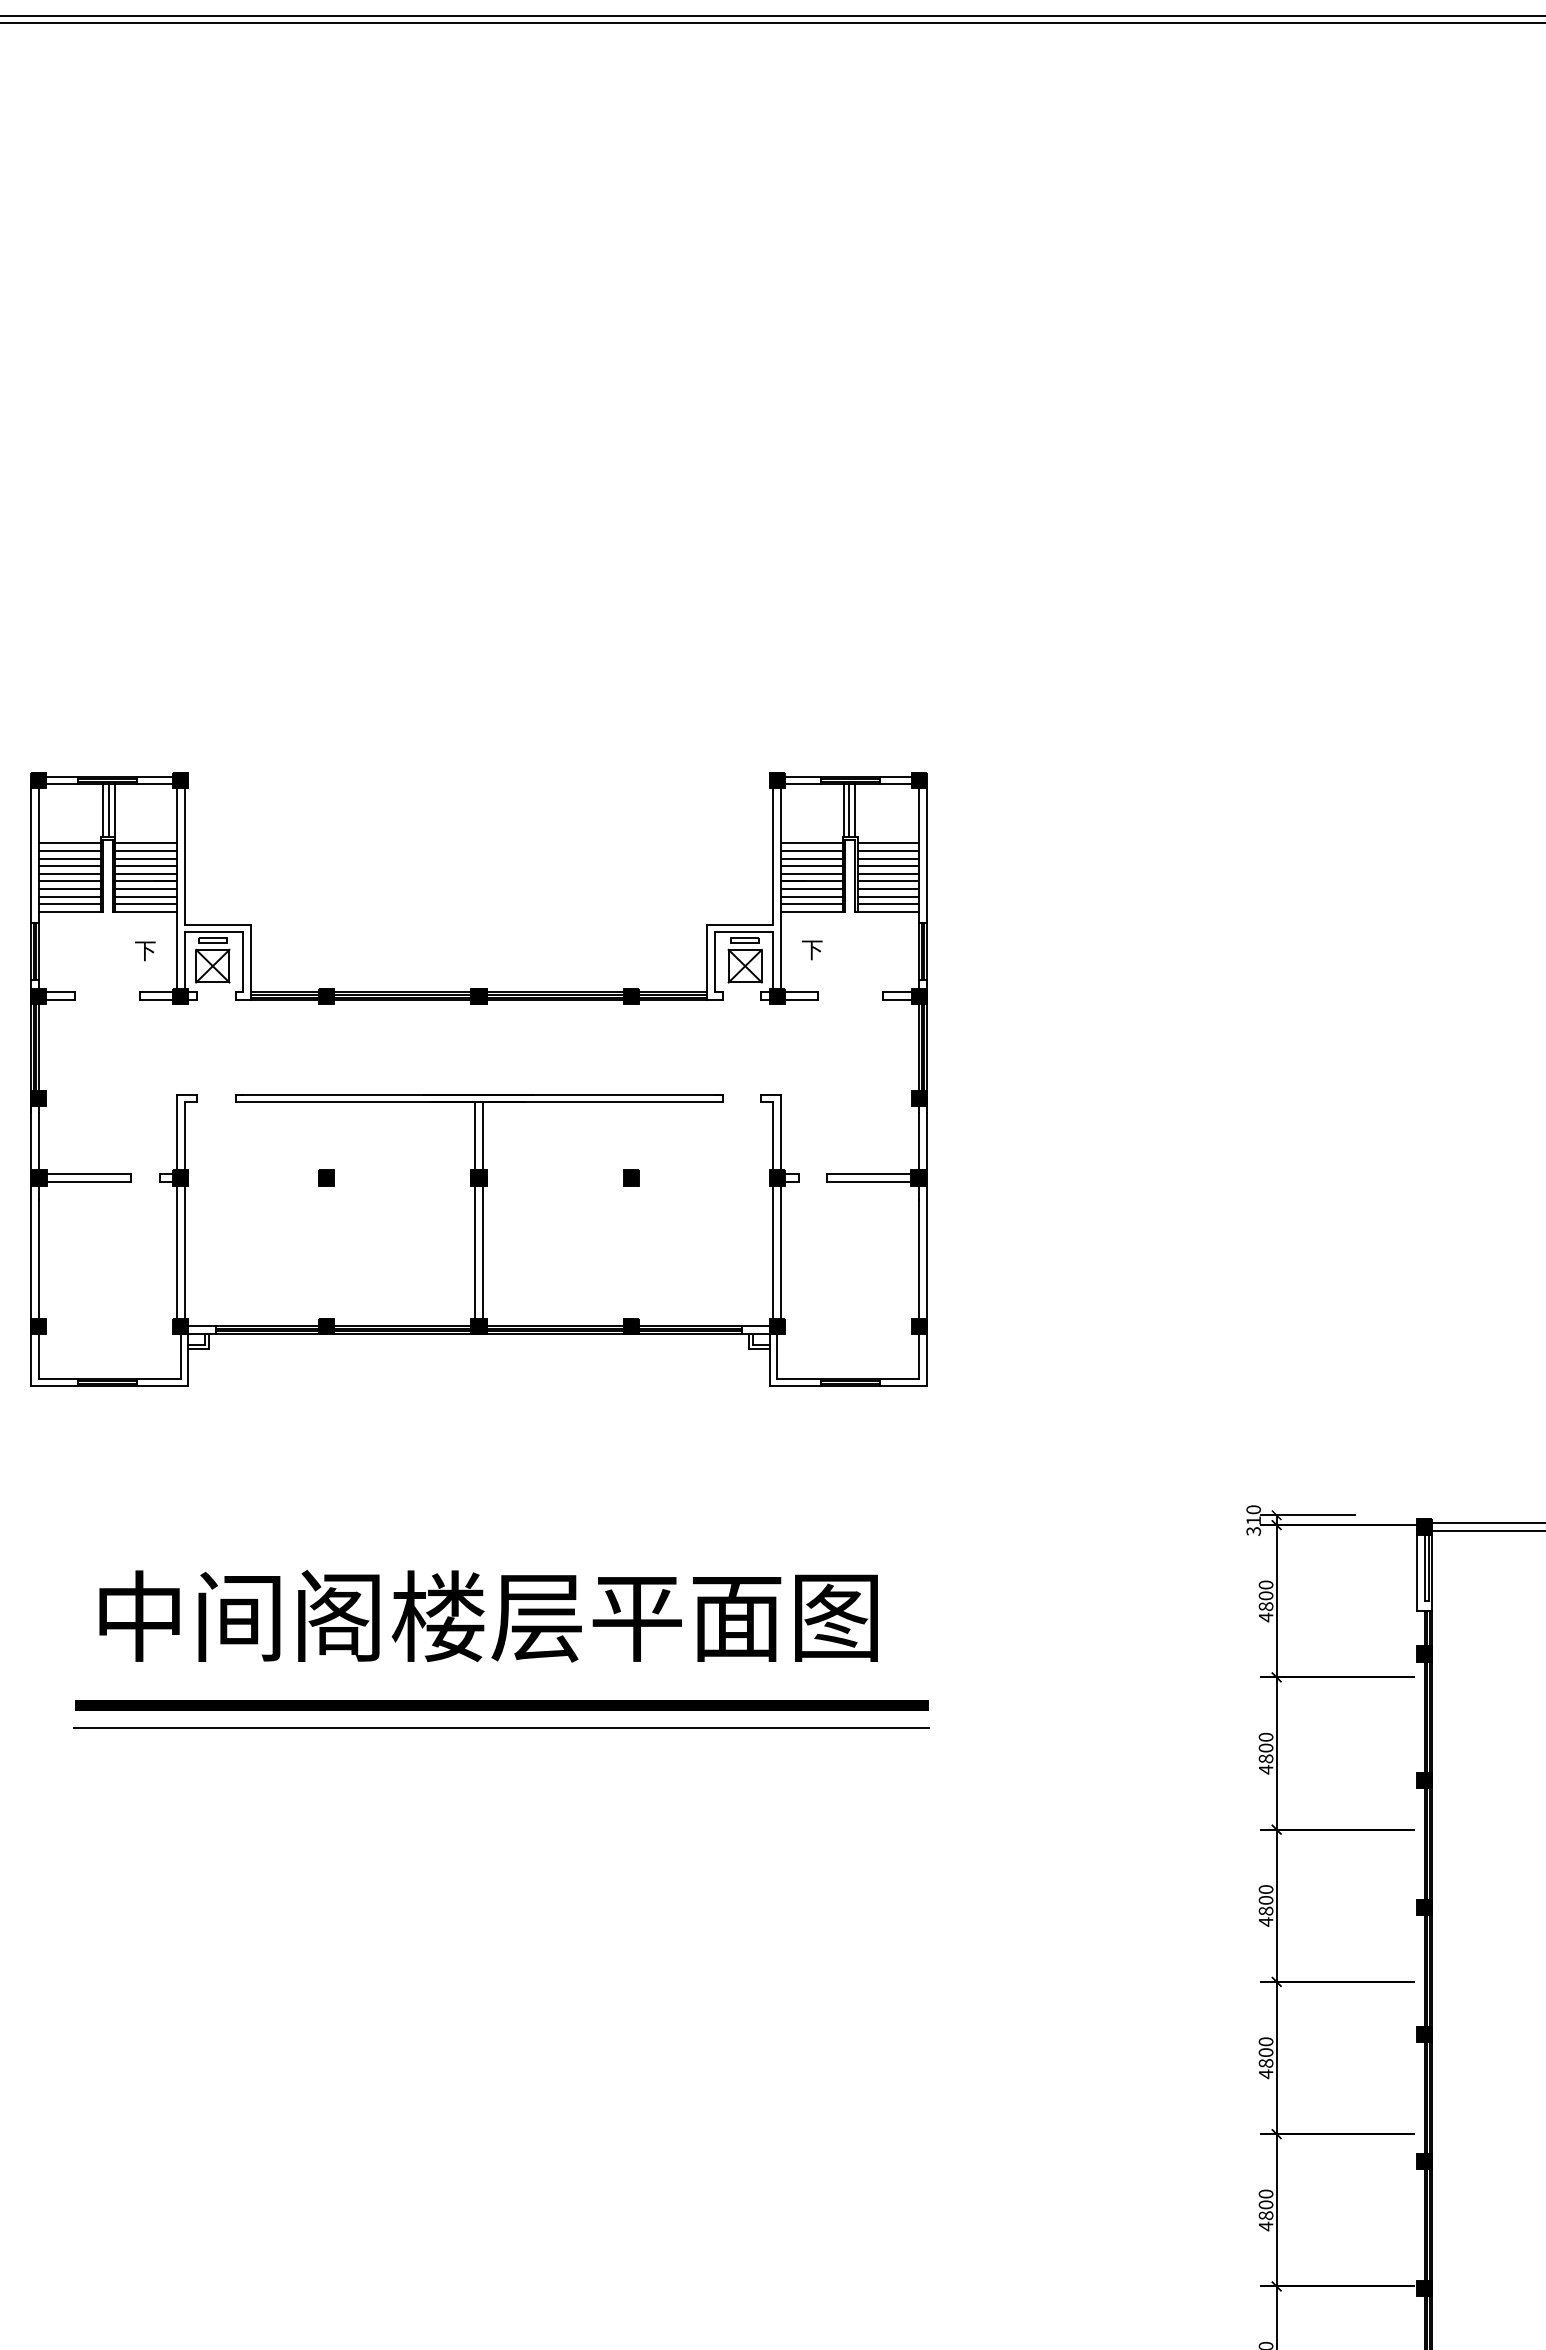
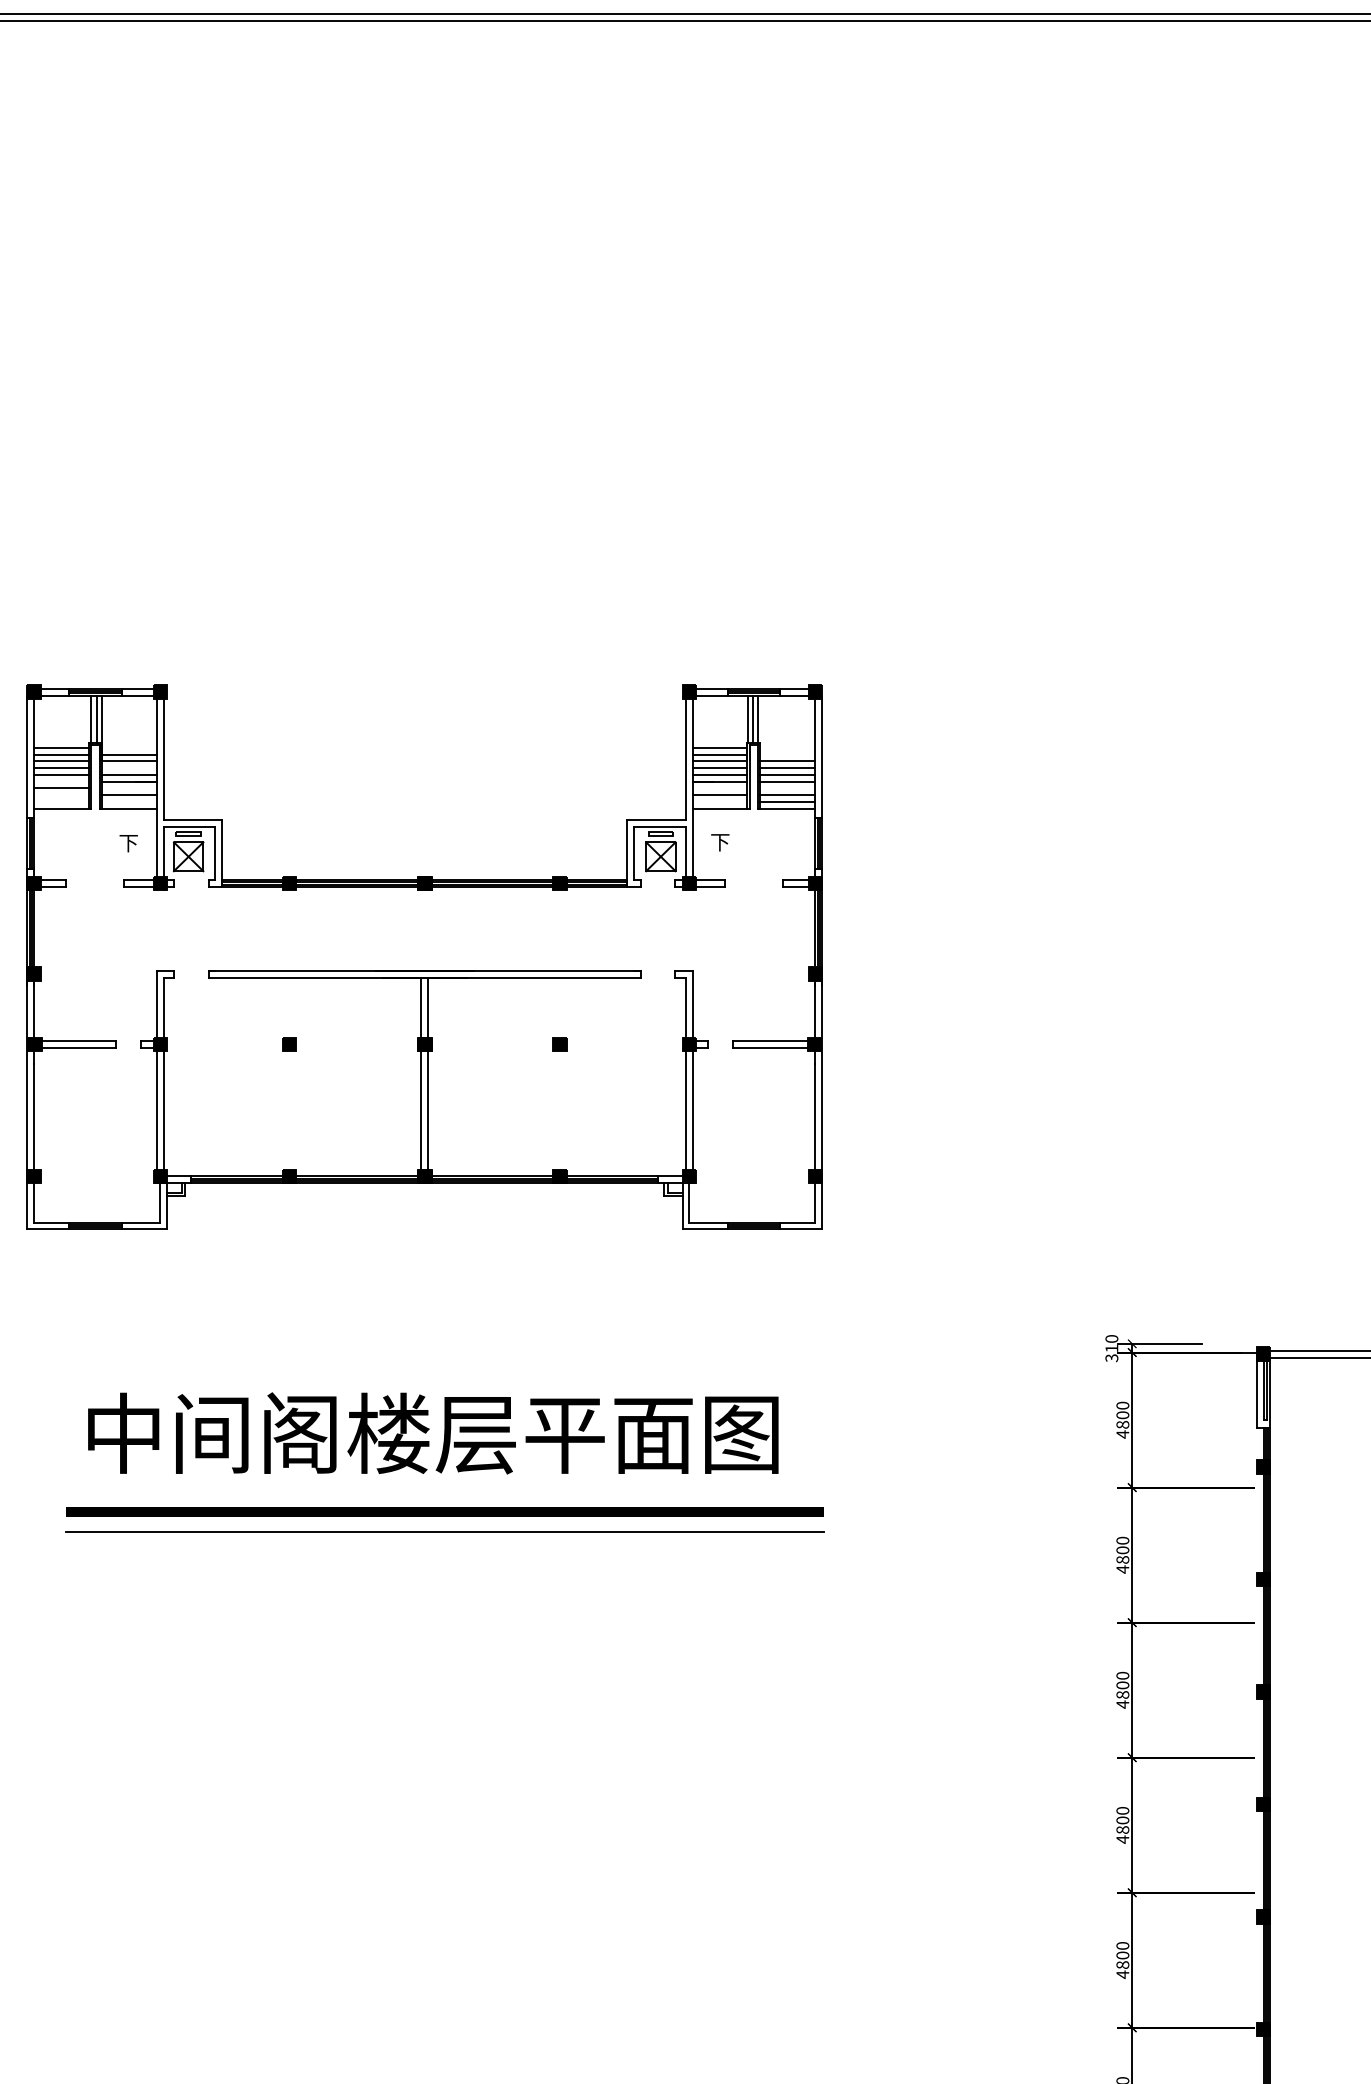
line: (146, 843) -> (129, 747), removed
line: (888, 843) -> (787, 747), removed
line: (888, 851) -> (787, 755), removed
line: (146, 866) -> (129, 768), removed
line: (69, 881) -> (61, 781), removed
line: (146, 889) -> (129, 788), removed
line: (811, 889) -> (719, 788), removed
line: (888, 889) -> (787, 788), removed
line: (69, 896) -> (61, 794), removed
line: (69, 904) -> (61, 802), removed
line: (146, 904) -> (129, 802), removed
line: (811, 904) -> (719, 802), removed

